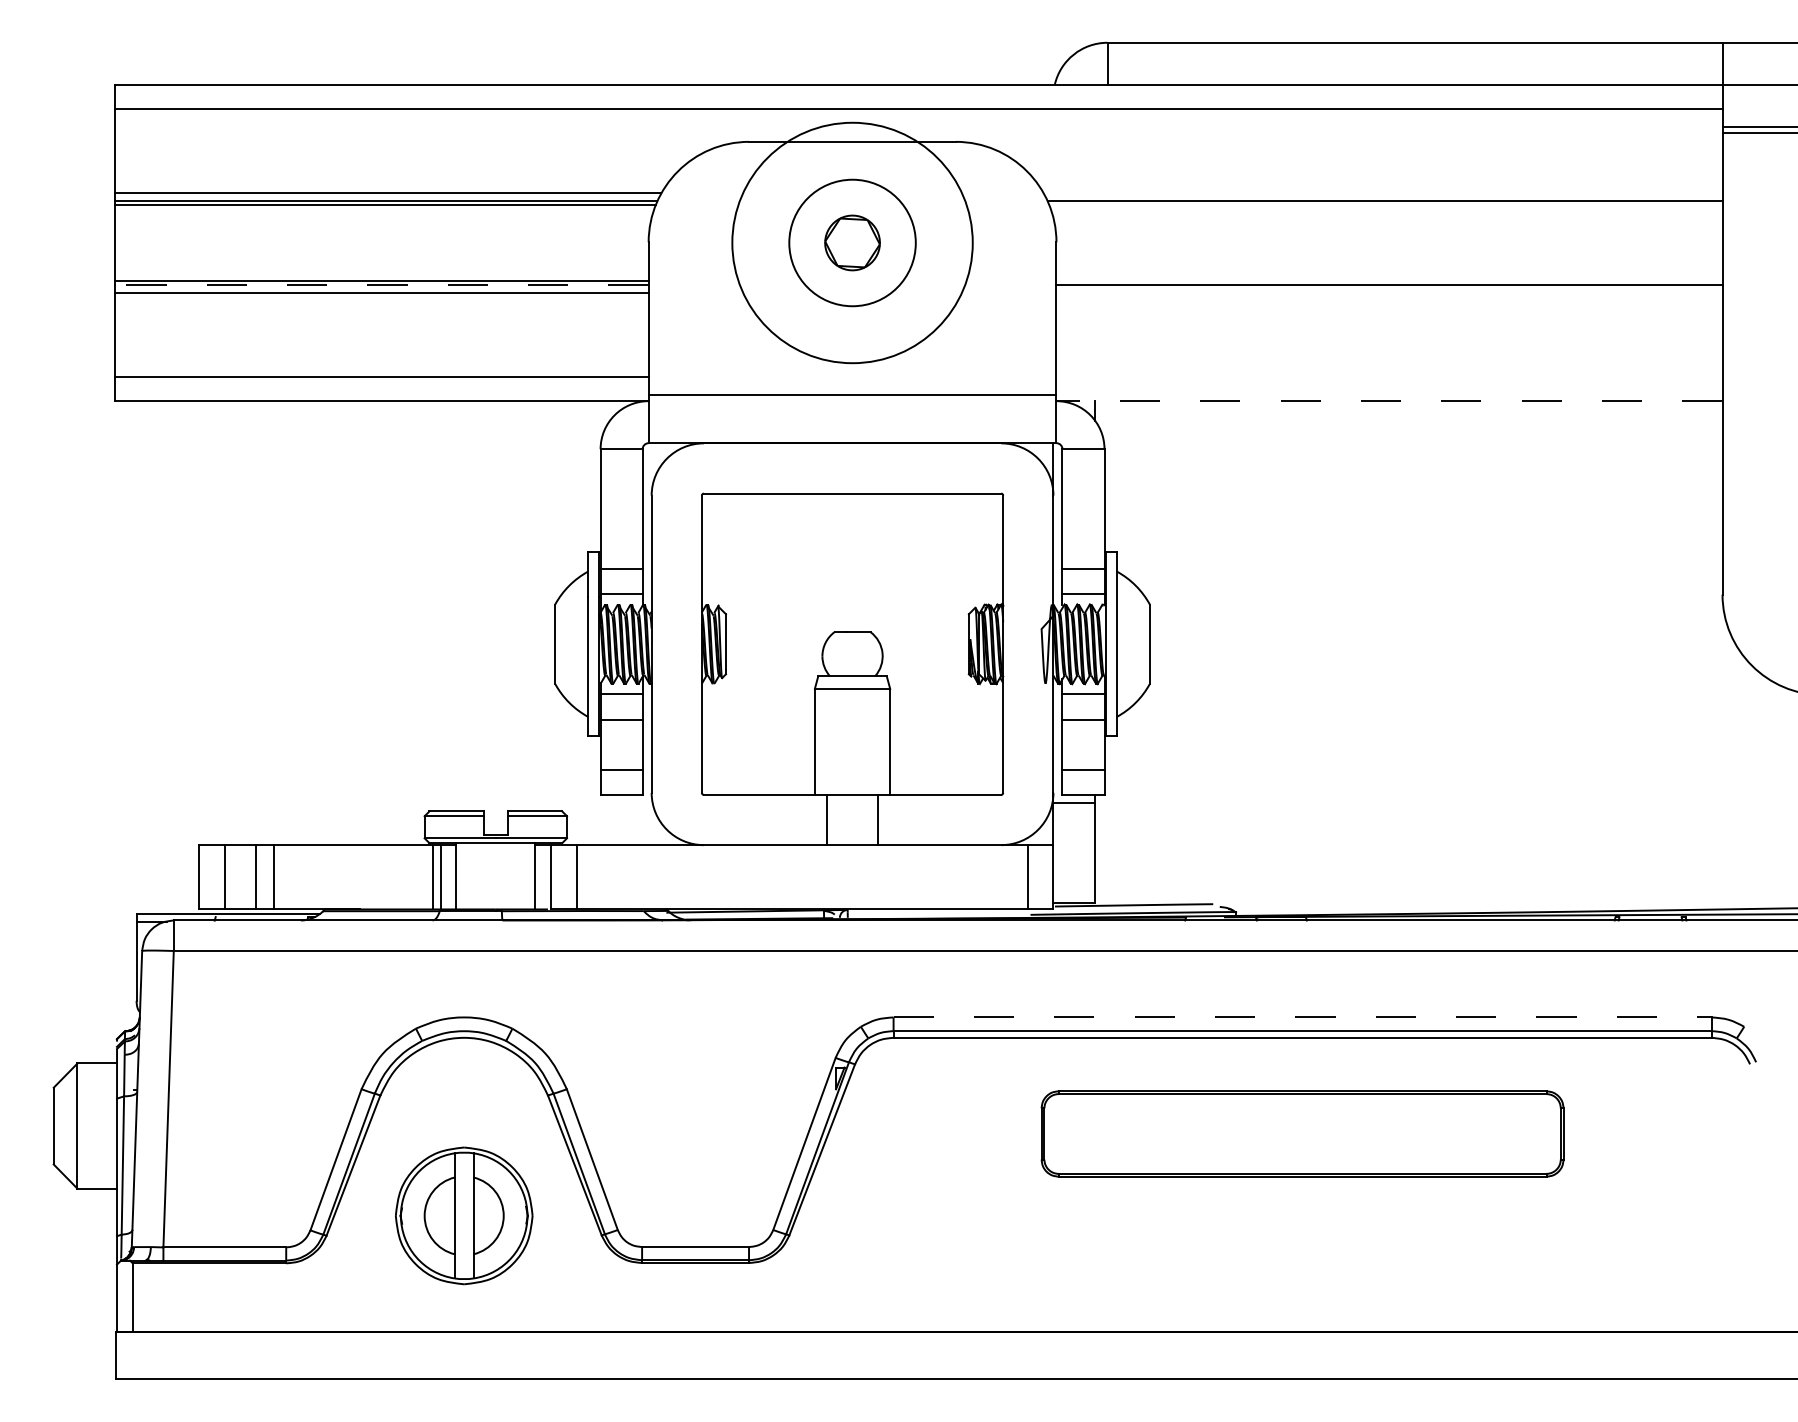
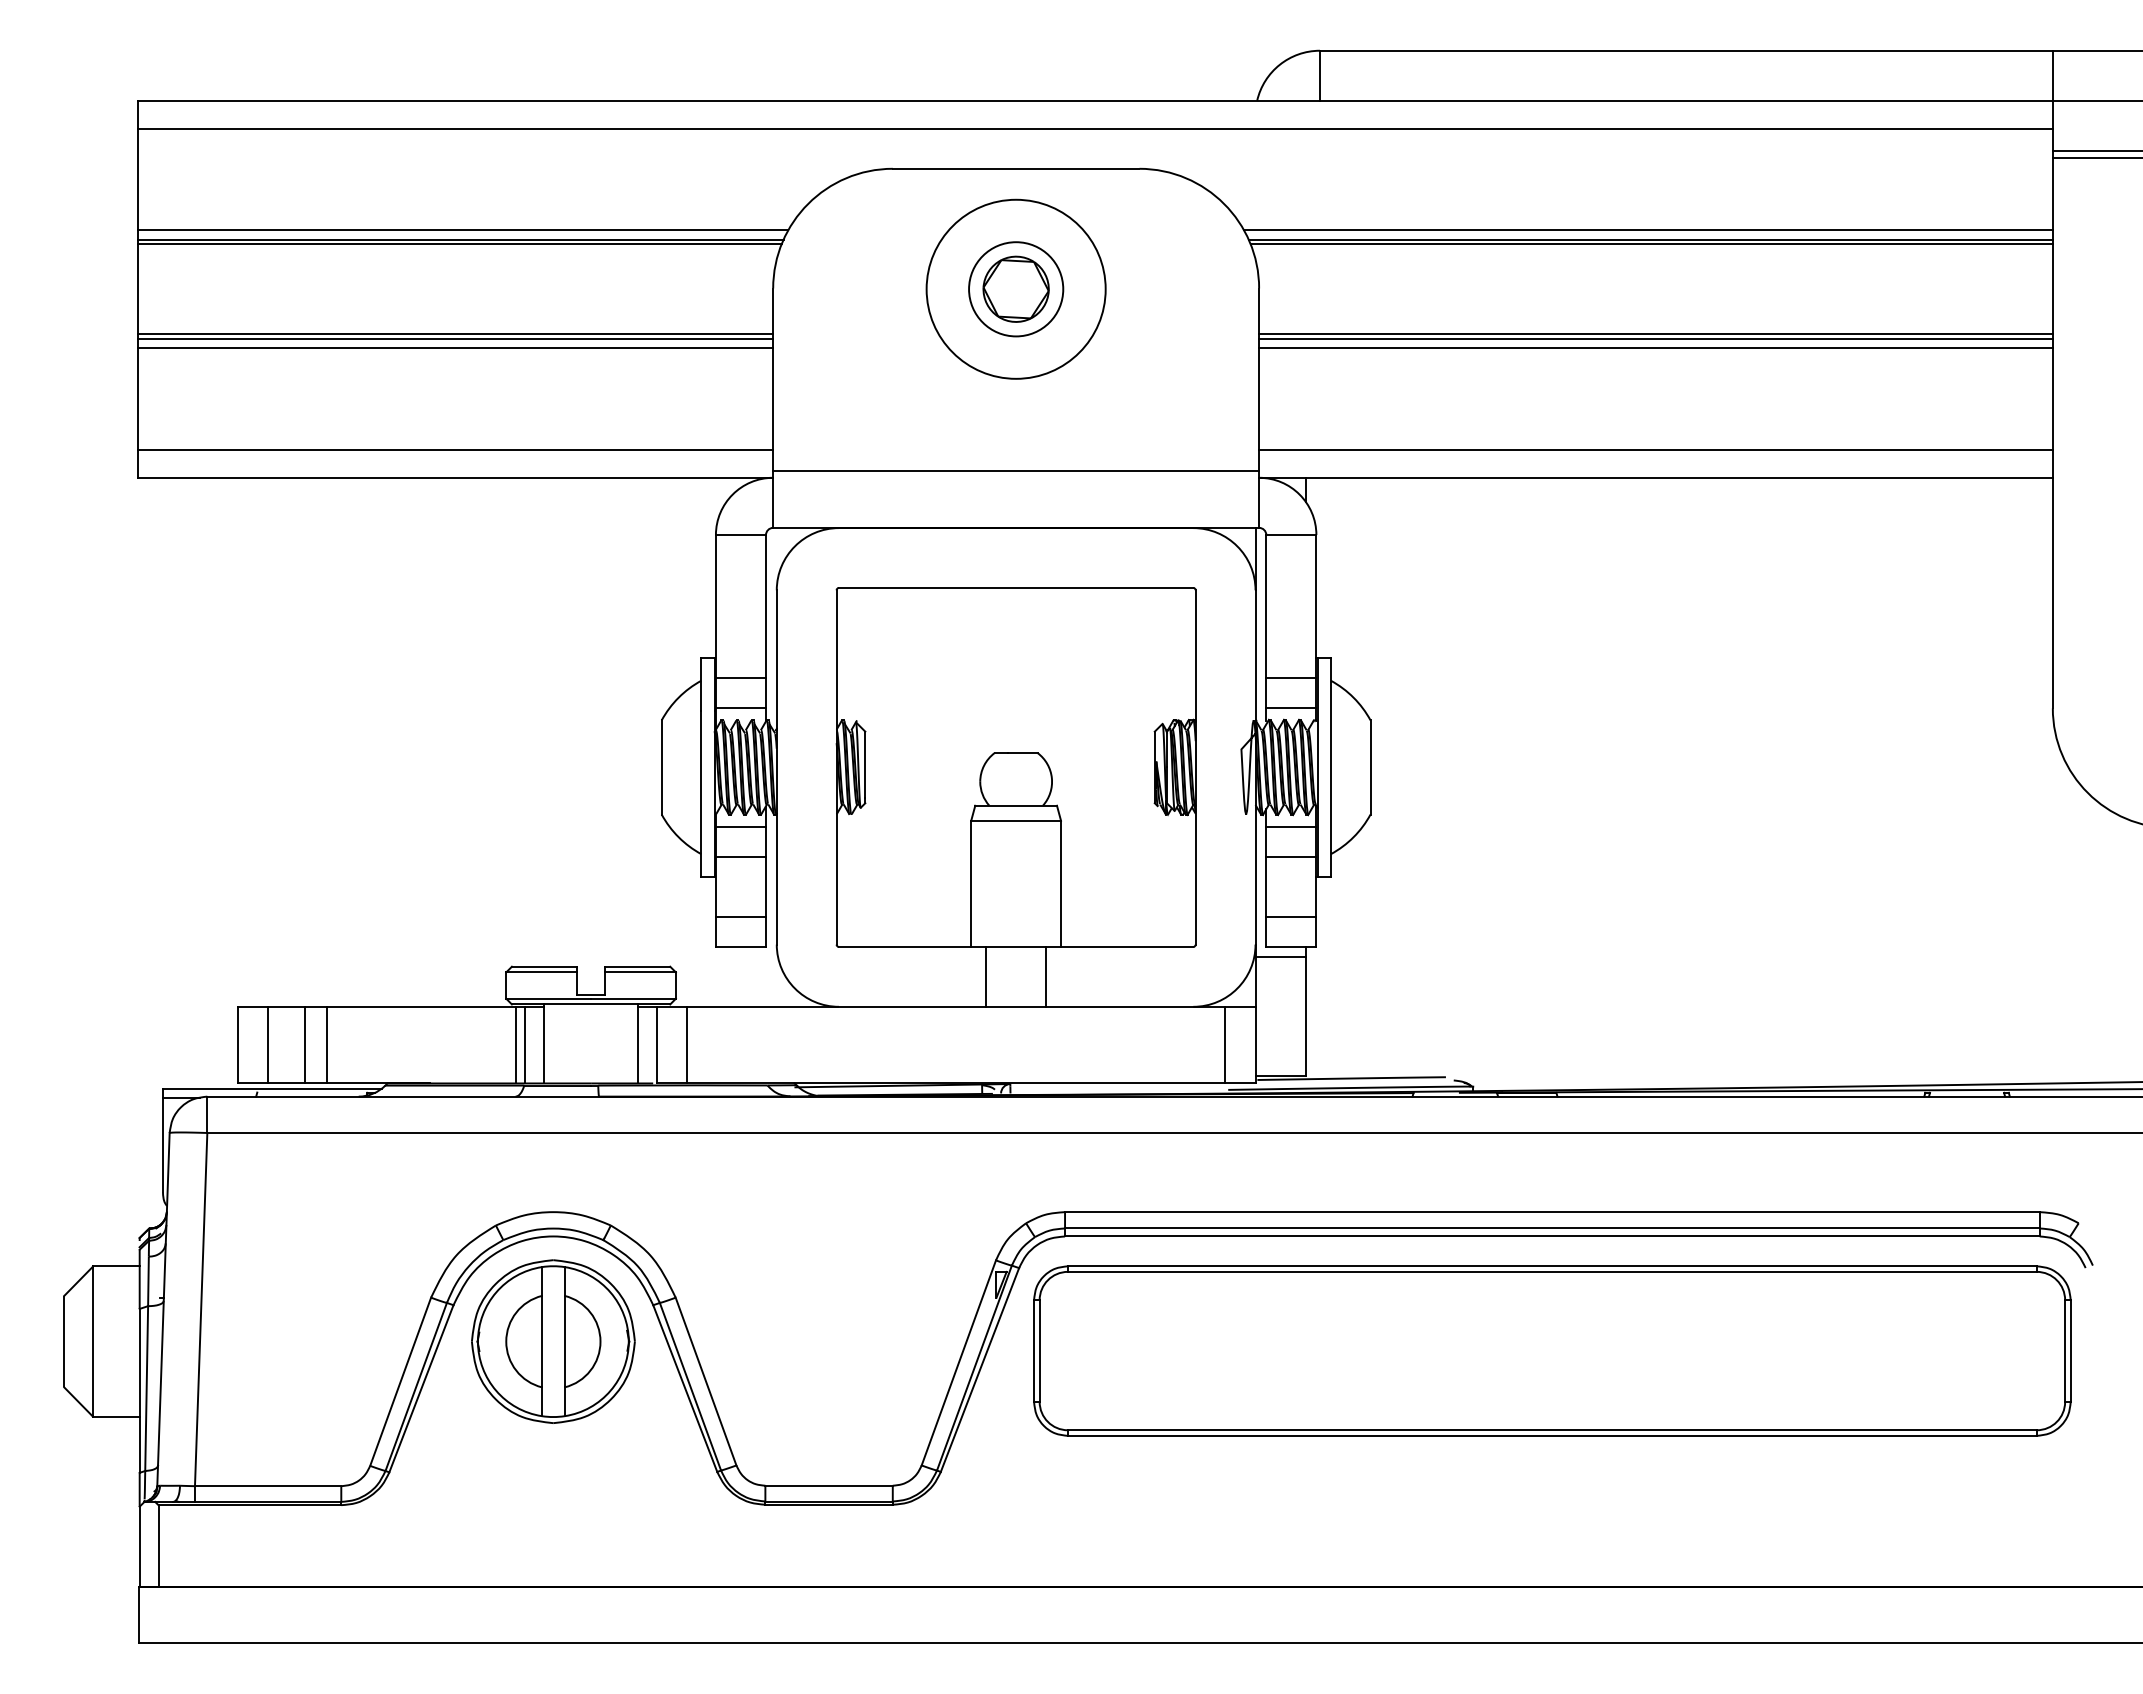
line: (1382, 193) -> (1647, 230), added
line: (1385, 205) -> (1651, 244), added
circle: (852, 242) -> (1015, 288), size x0.62
circle: (852, 243) -> (1016, 289), size x0.62
line: (1389, 280) -> (1655, 334), added
line: (382, 284) -> (455, 338), dashed -> solid
line: (1389, 292) -> (1655, 348), added
line: (1389, 377) -> (1655, 449), added
line: (1389, 400) -> (1655, 477), dashed -> solid
line: (1302, 1017) -> (1552, 1212), dashed -> solid
part: (1302, 1133) -> (1552, 1350), size x1.67
part: (464, 1215) -> (553, 1341), moved

